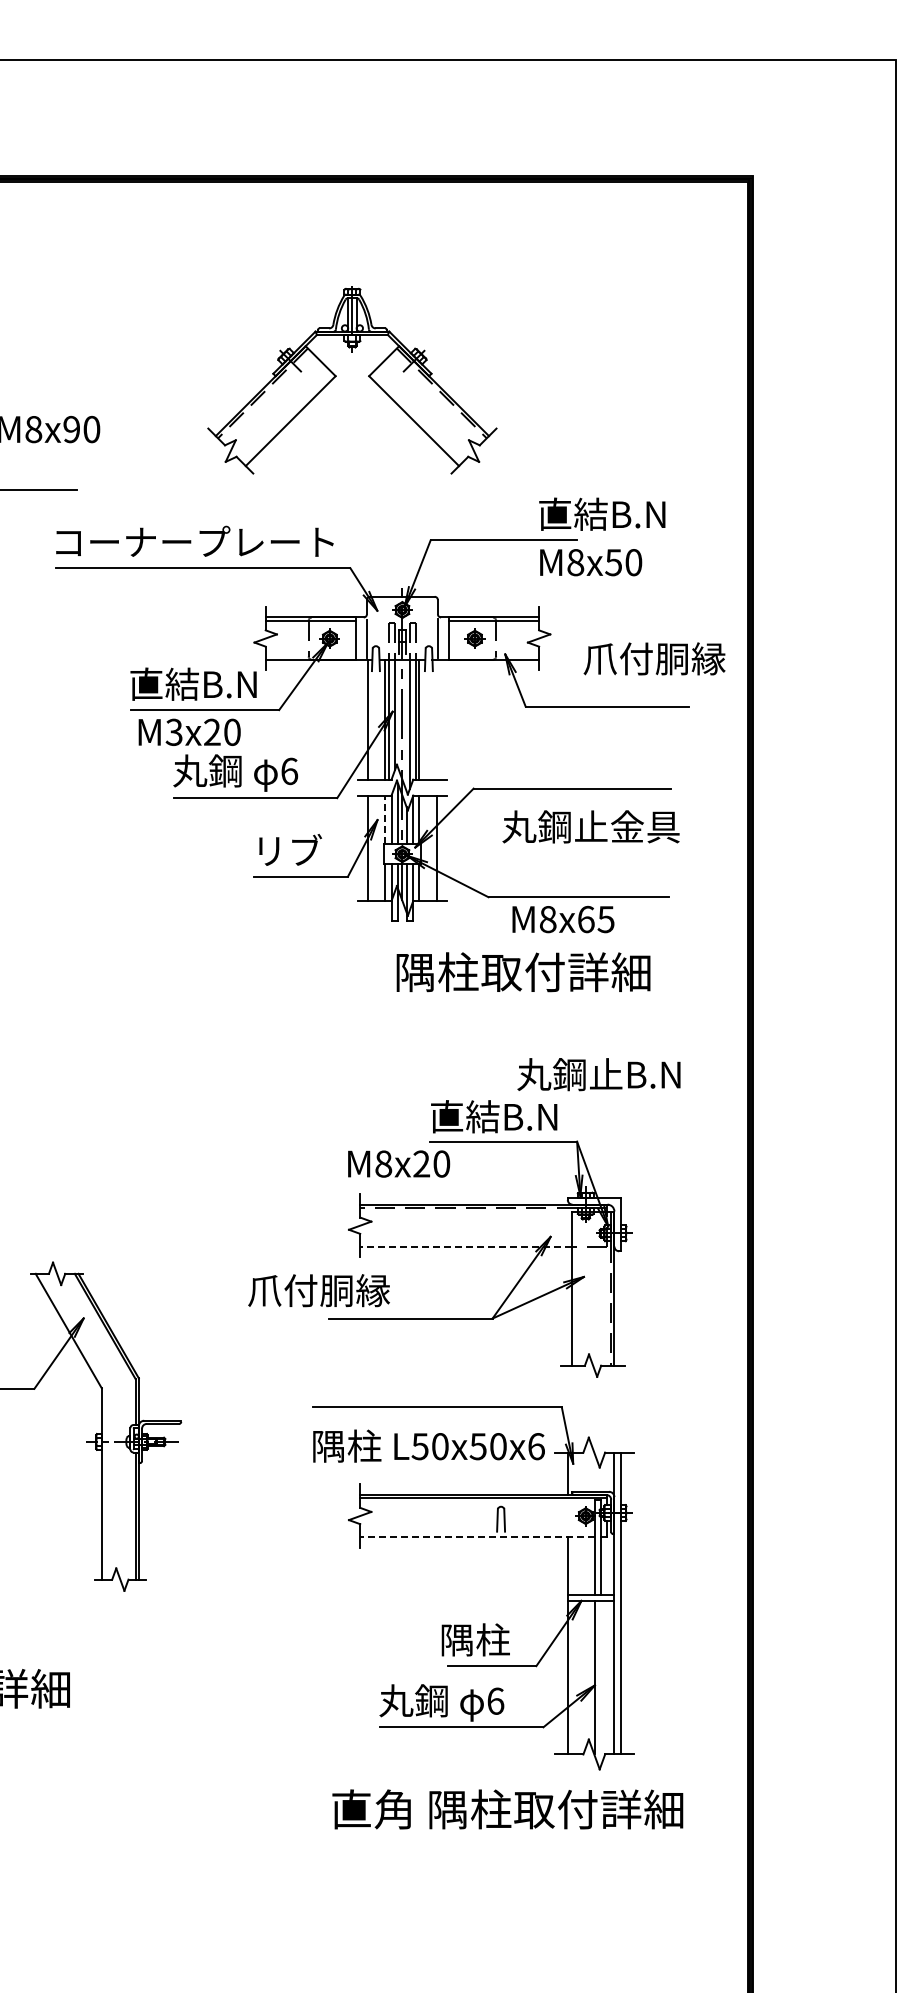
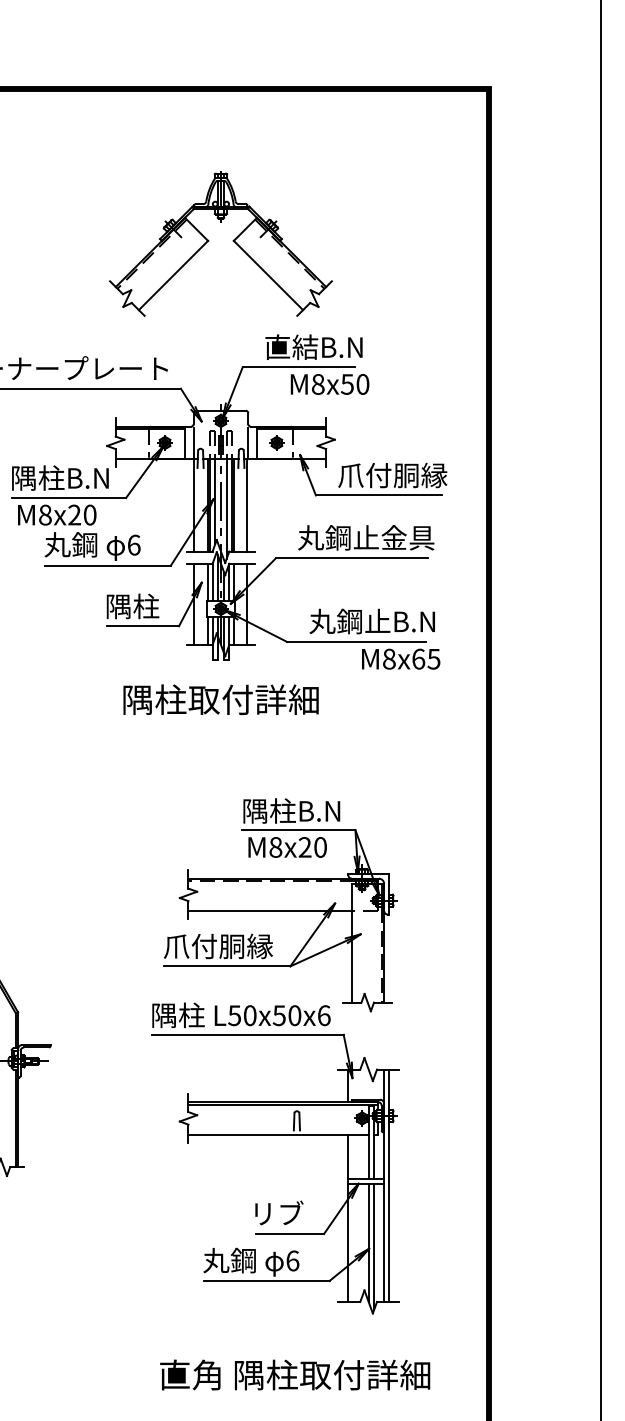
part: (368, 377) -> (233, 241), moved
text: (602, 513) -> (314, 346), moved
text: (591, 562) -> (330, 384), moved
text: (654, 658) -> (392, 475), moved
text: (164, 683) -> (37, 477), 直結B.N -> 隅柱B.N
line: (436, 719) -> (247, 505), added
text: (173, 731) -> (44, 514), M3x20 -> M8x20
line: (385, 819) -> (207, 582), dashed -> solid
text: (590, 826) -> (365, 537), moved
text: (288, 850) -> (133, 606), リブ -> 隅柱
text: (563, 919) -> (401, 659), moved
text: (523, 972) -> (221, 699), moved
text: (598, 1074) -> (371, 621), moved
text: (465, 1116) -> (269, 810), 直結B.N -> 隅柱B.N
text: (399, 1163) -> (288, 847), moved
line: (466, 1247) -> (270, 911), dashed -> solid
text: (318, 1290) -> (217, 946), moved
text: (428, 1445) -> (241, 1014), moved
line: (477, 1537) -> (278, 1134), dashed -> solid
text: (475, 1639) -> (277, 1213), 隅柱 -> リブ
line: (601, 1682) -> (374, 1246), added
text: (507, 1809) -> (294, 1375), moved

